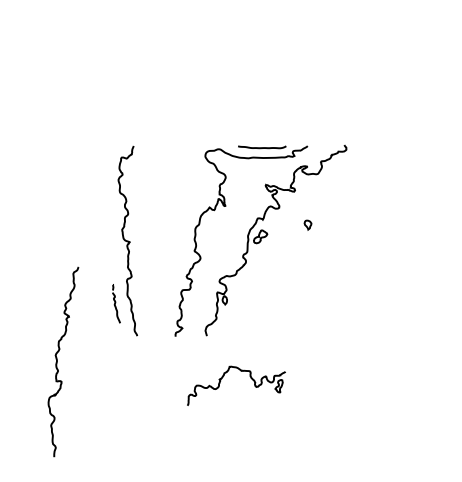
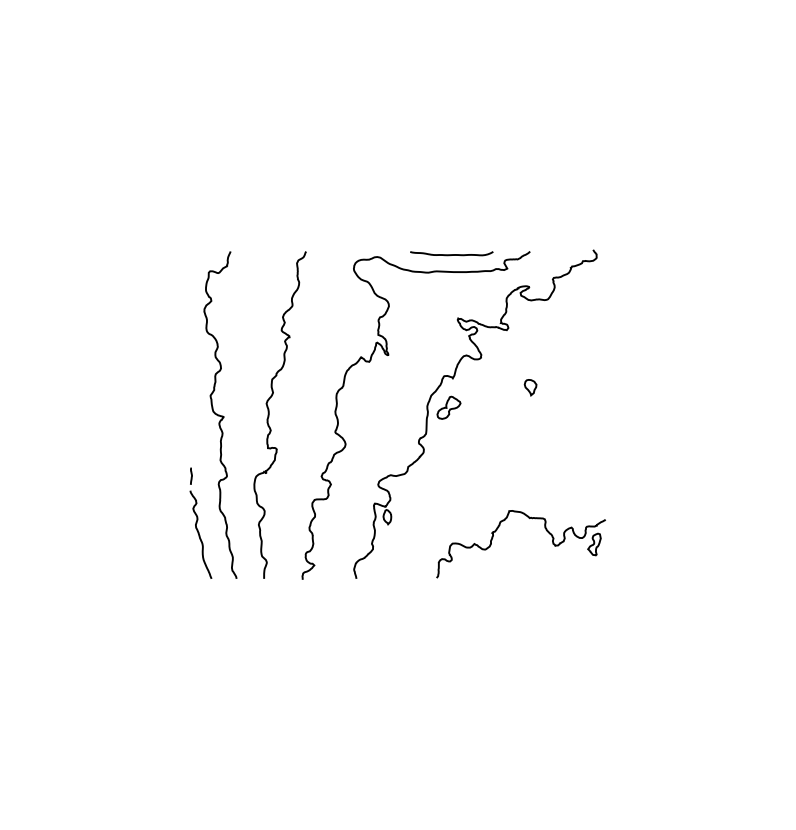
part: (116, 303) -> (200, 522), size x1.67
curve: (57, 361) -> (269, 414), moved
part: (240, 371) -> (528, 519), moved

